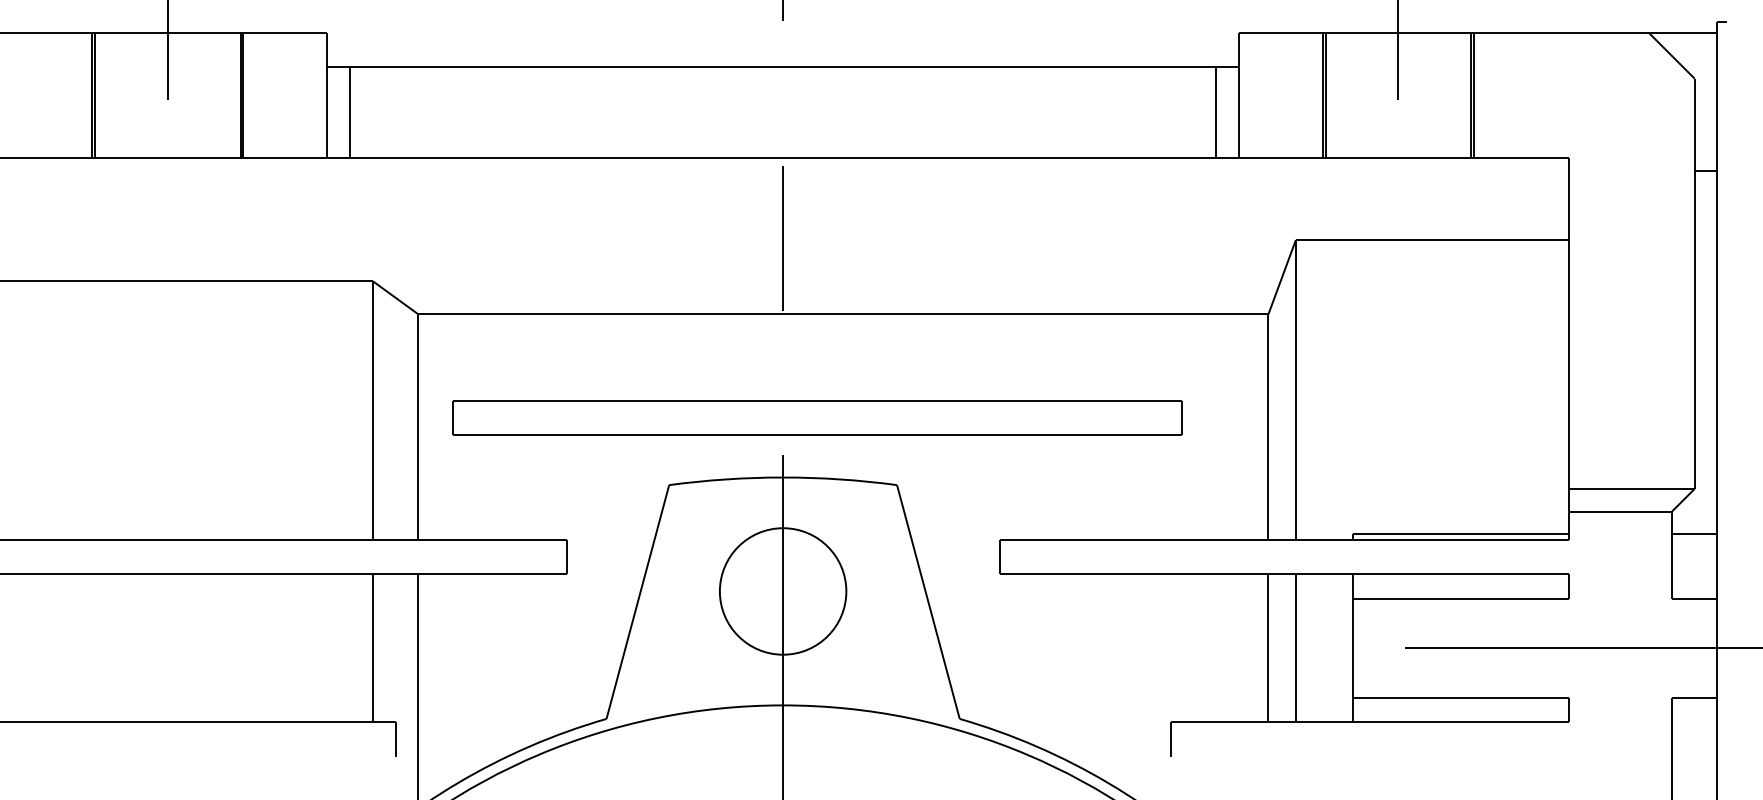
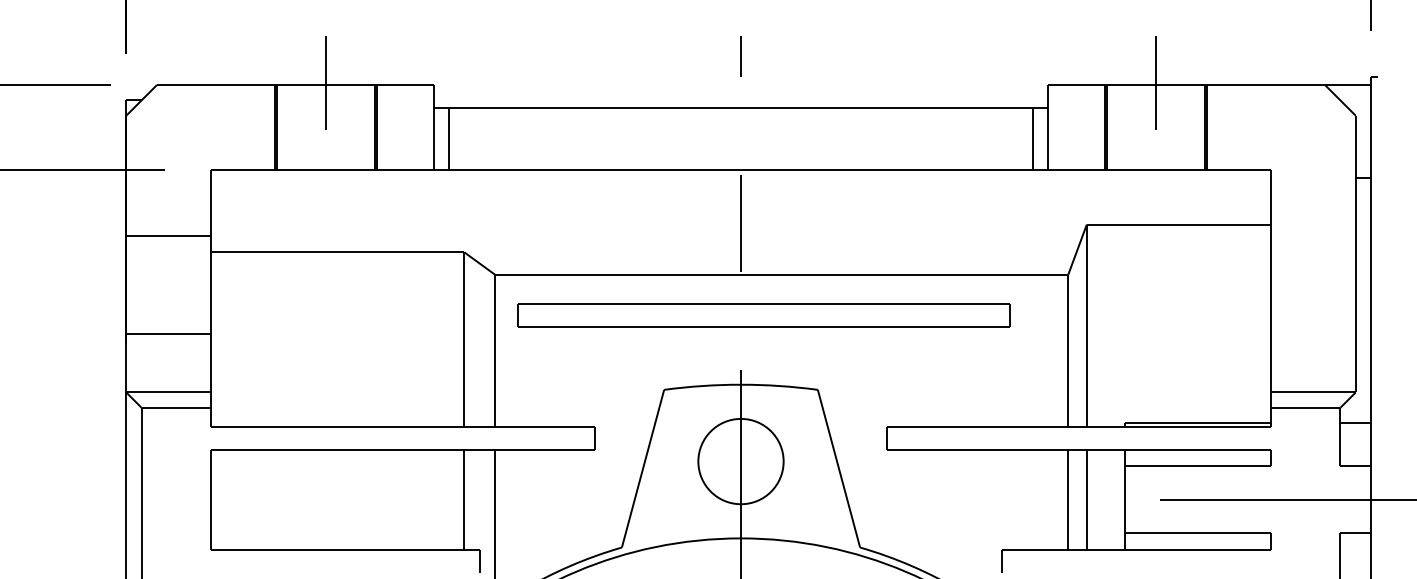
part: (816, 417) -> (763, 315), moved

